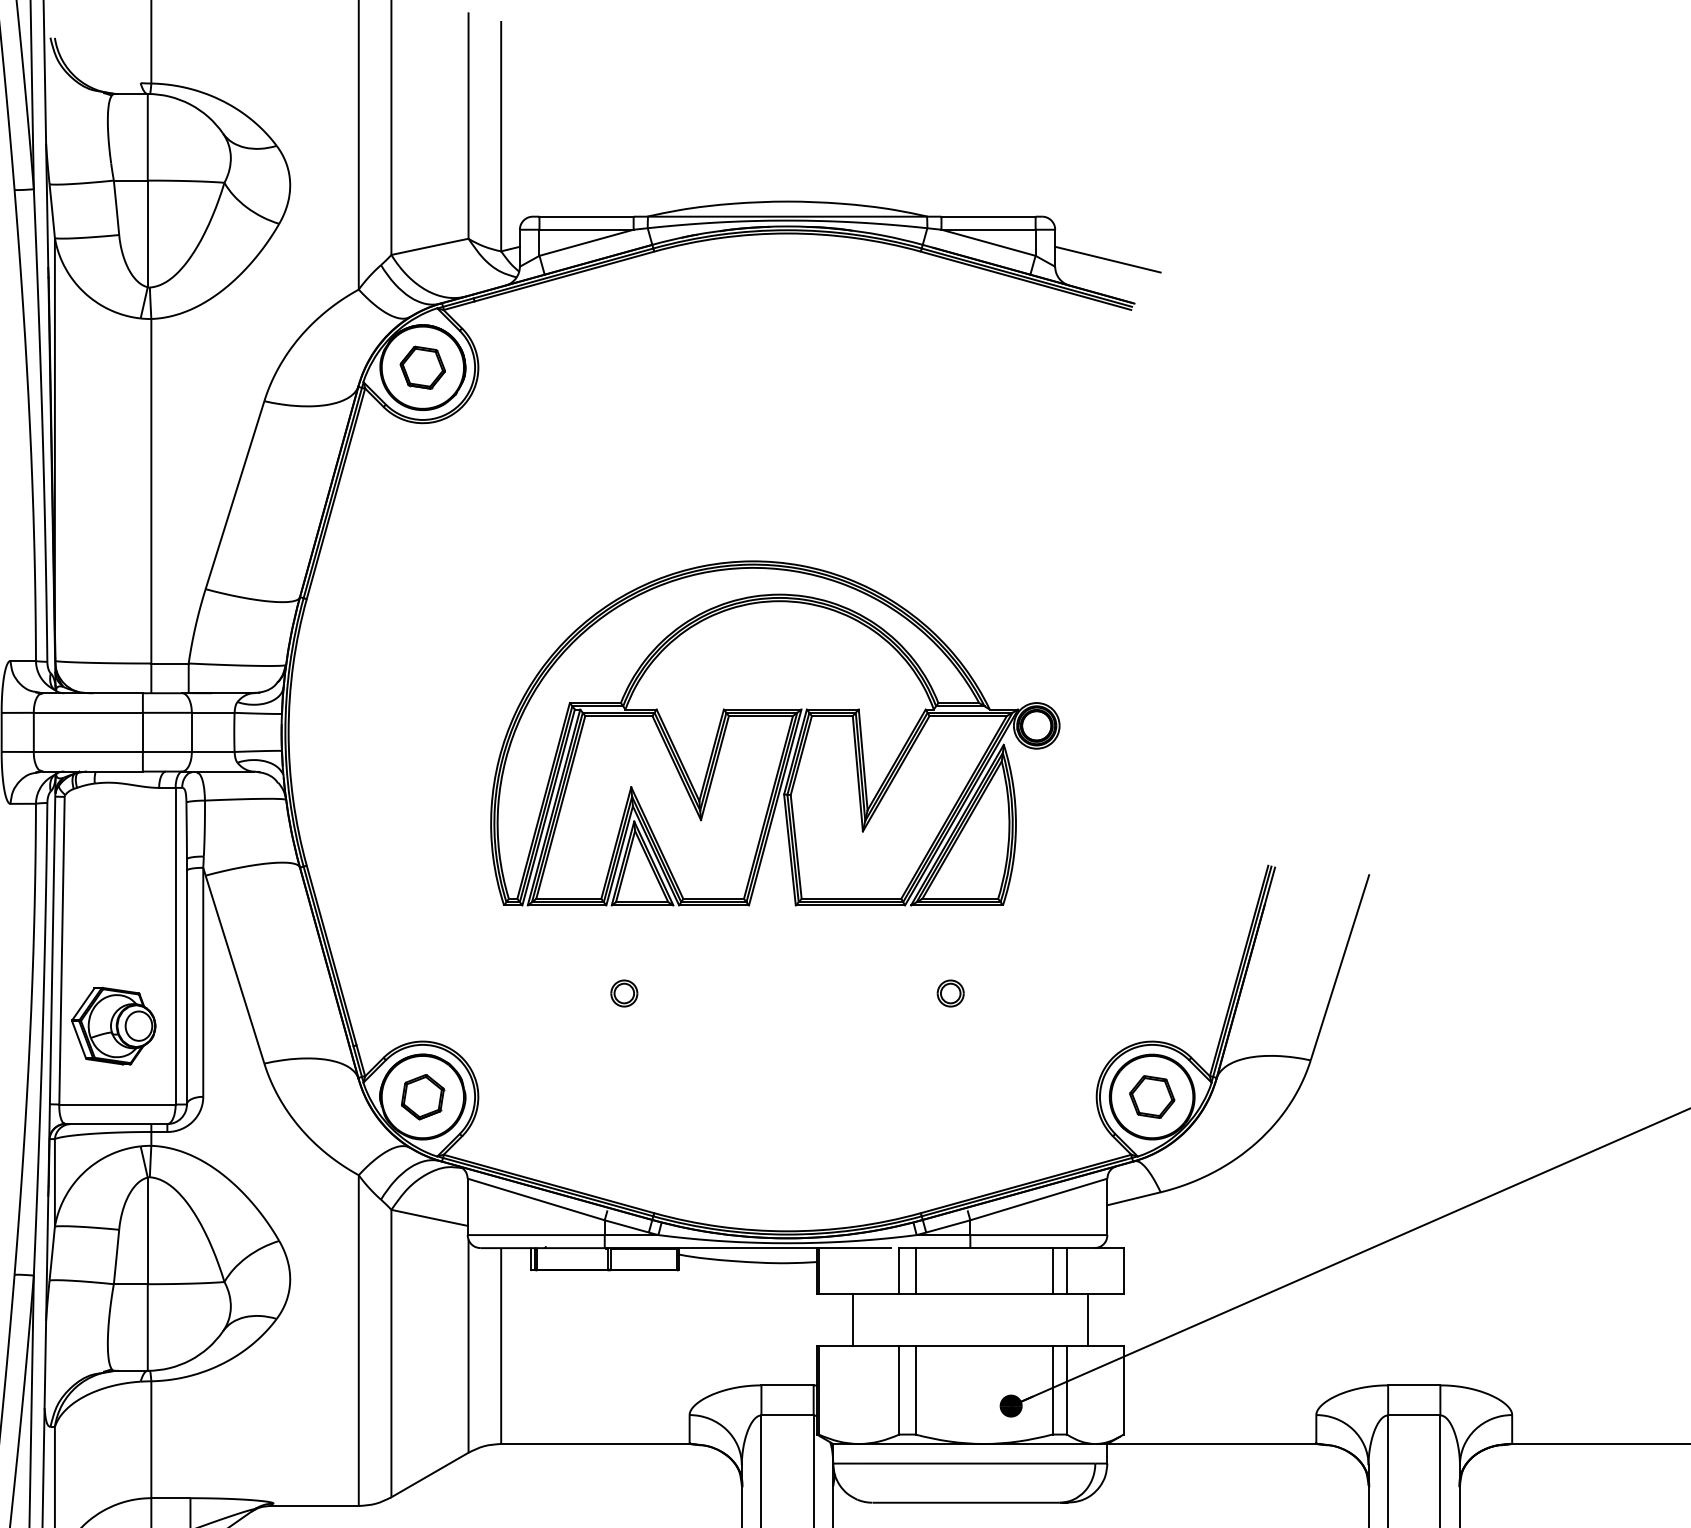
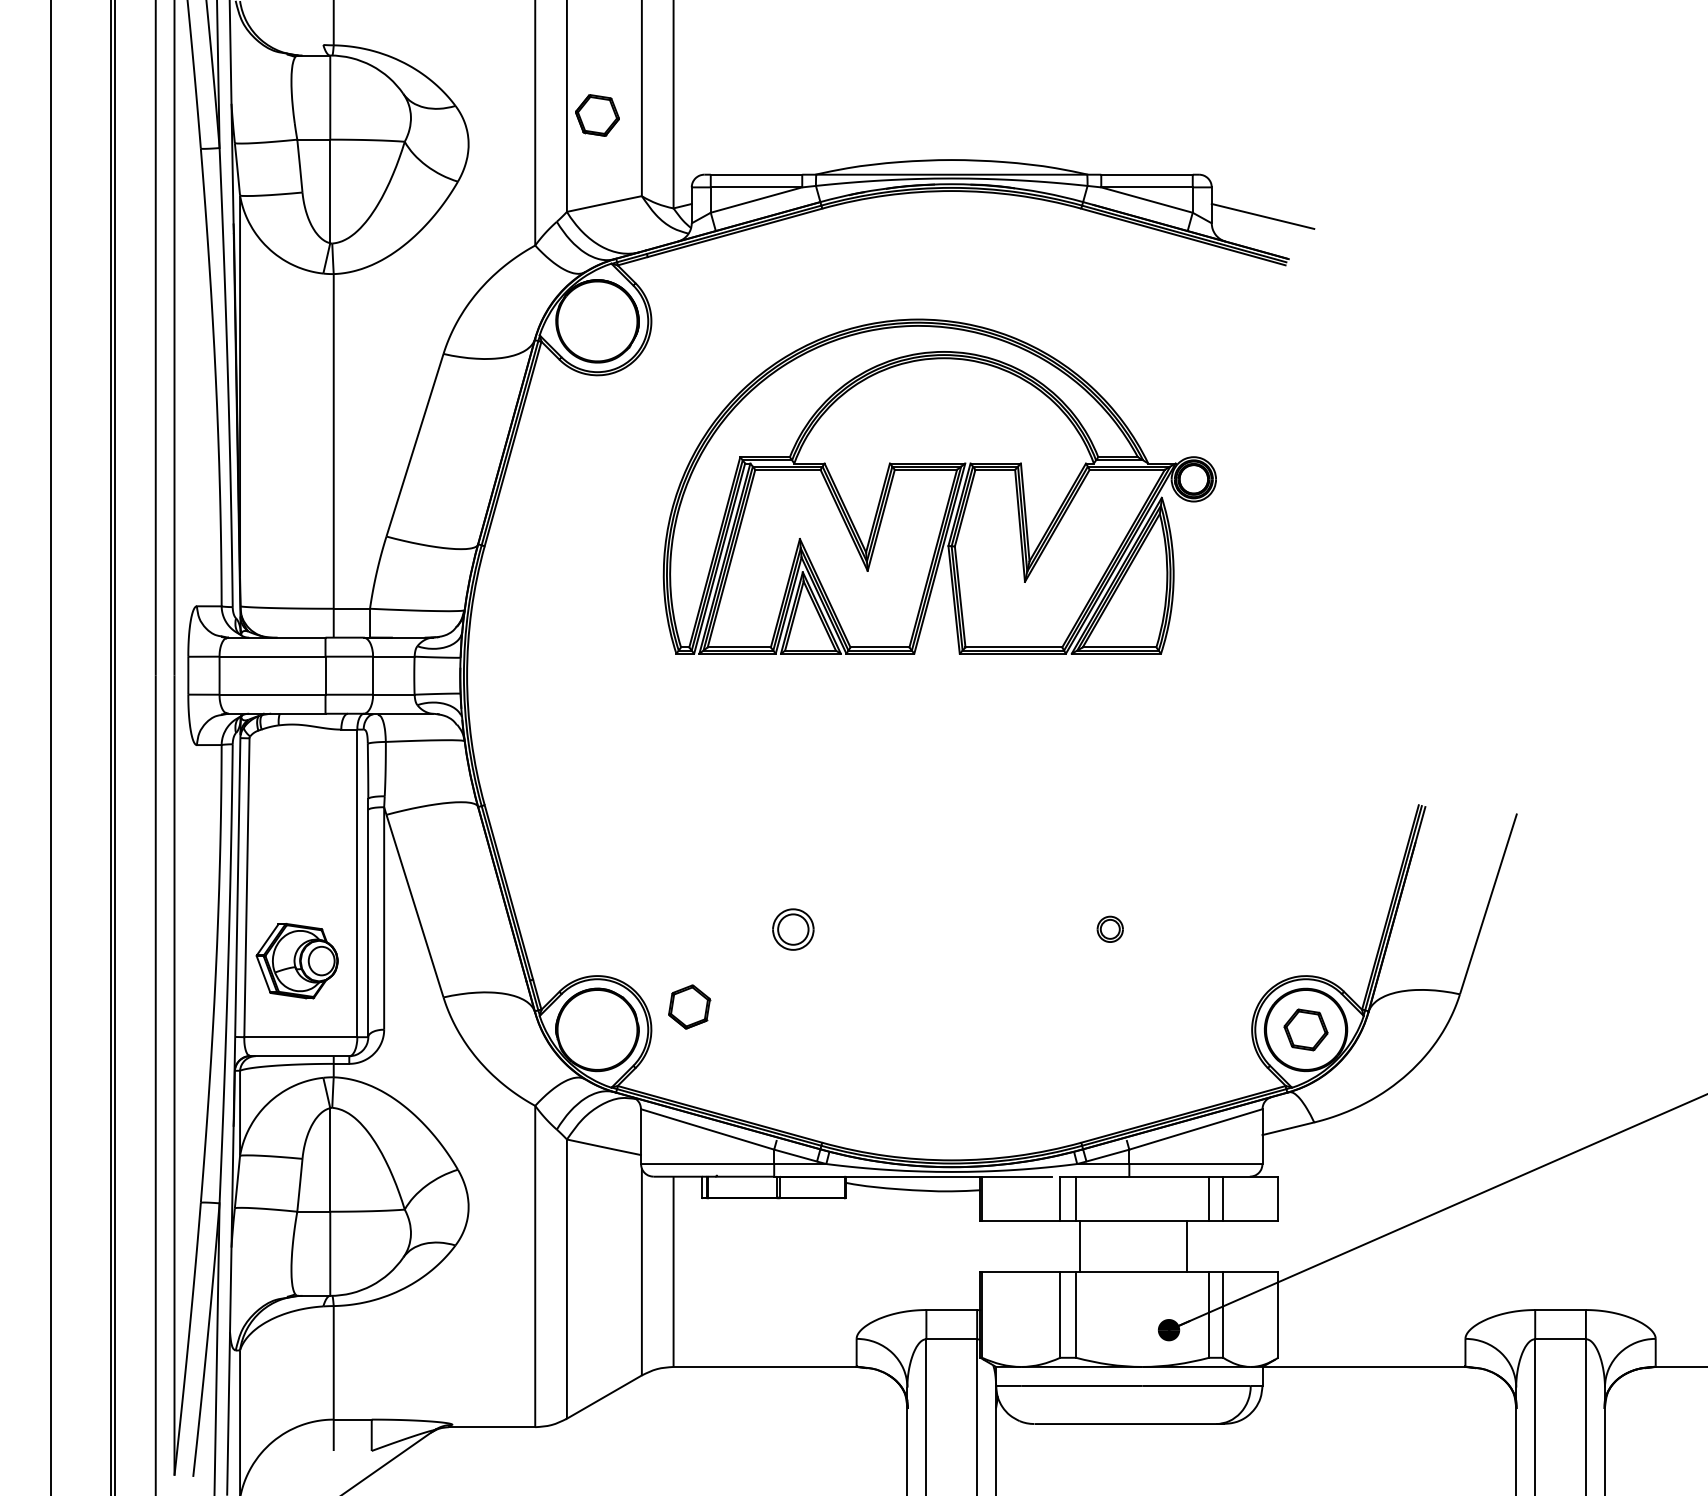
part: (422, 367) -> (597, 115), moved
part: (774, 733) -> (939, 486), moved
part: (623, 992) -> (792, 928), size x1.6
part: (422, 1096) -> (689, 1006), moved
line: (853, 1319) -> (1080, 1246), moved
line: (1087, 1319) -> (1187, 1246), moved

